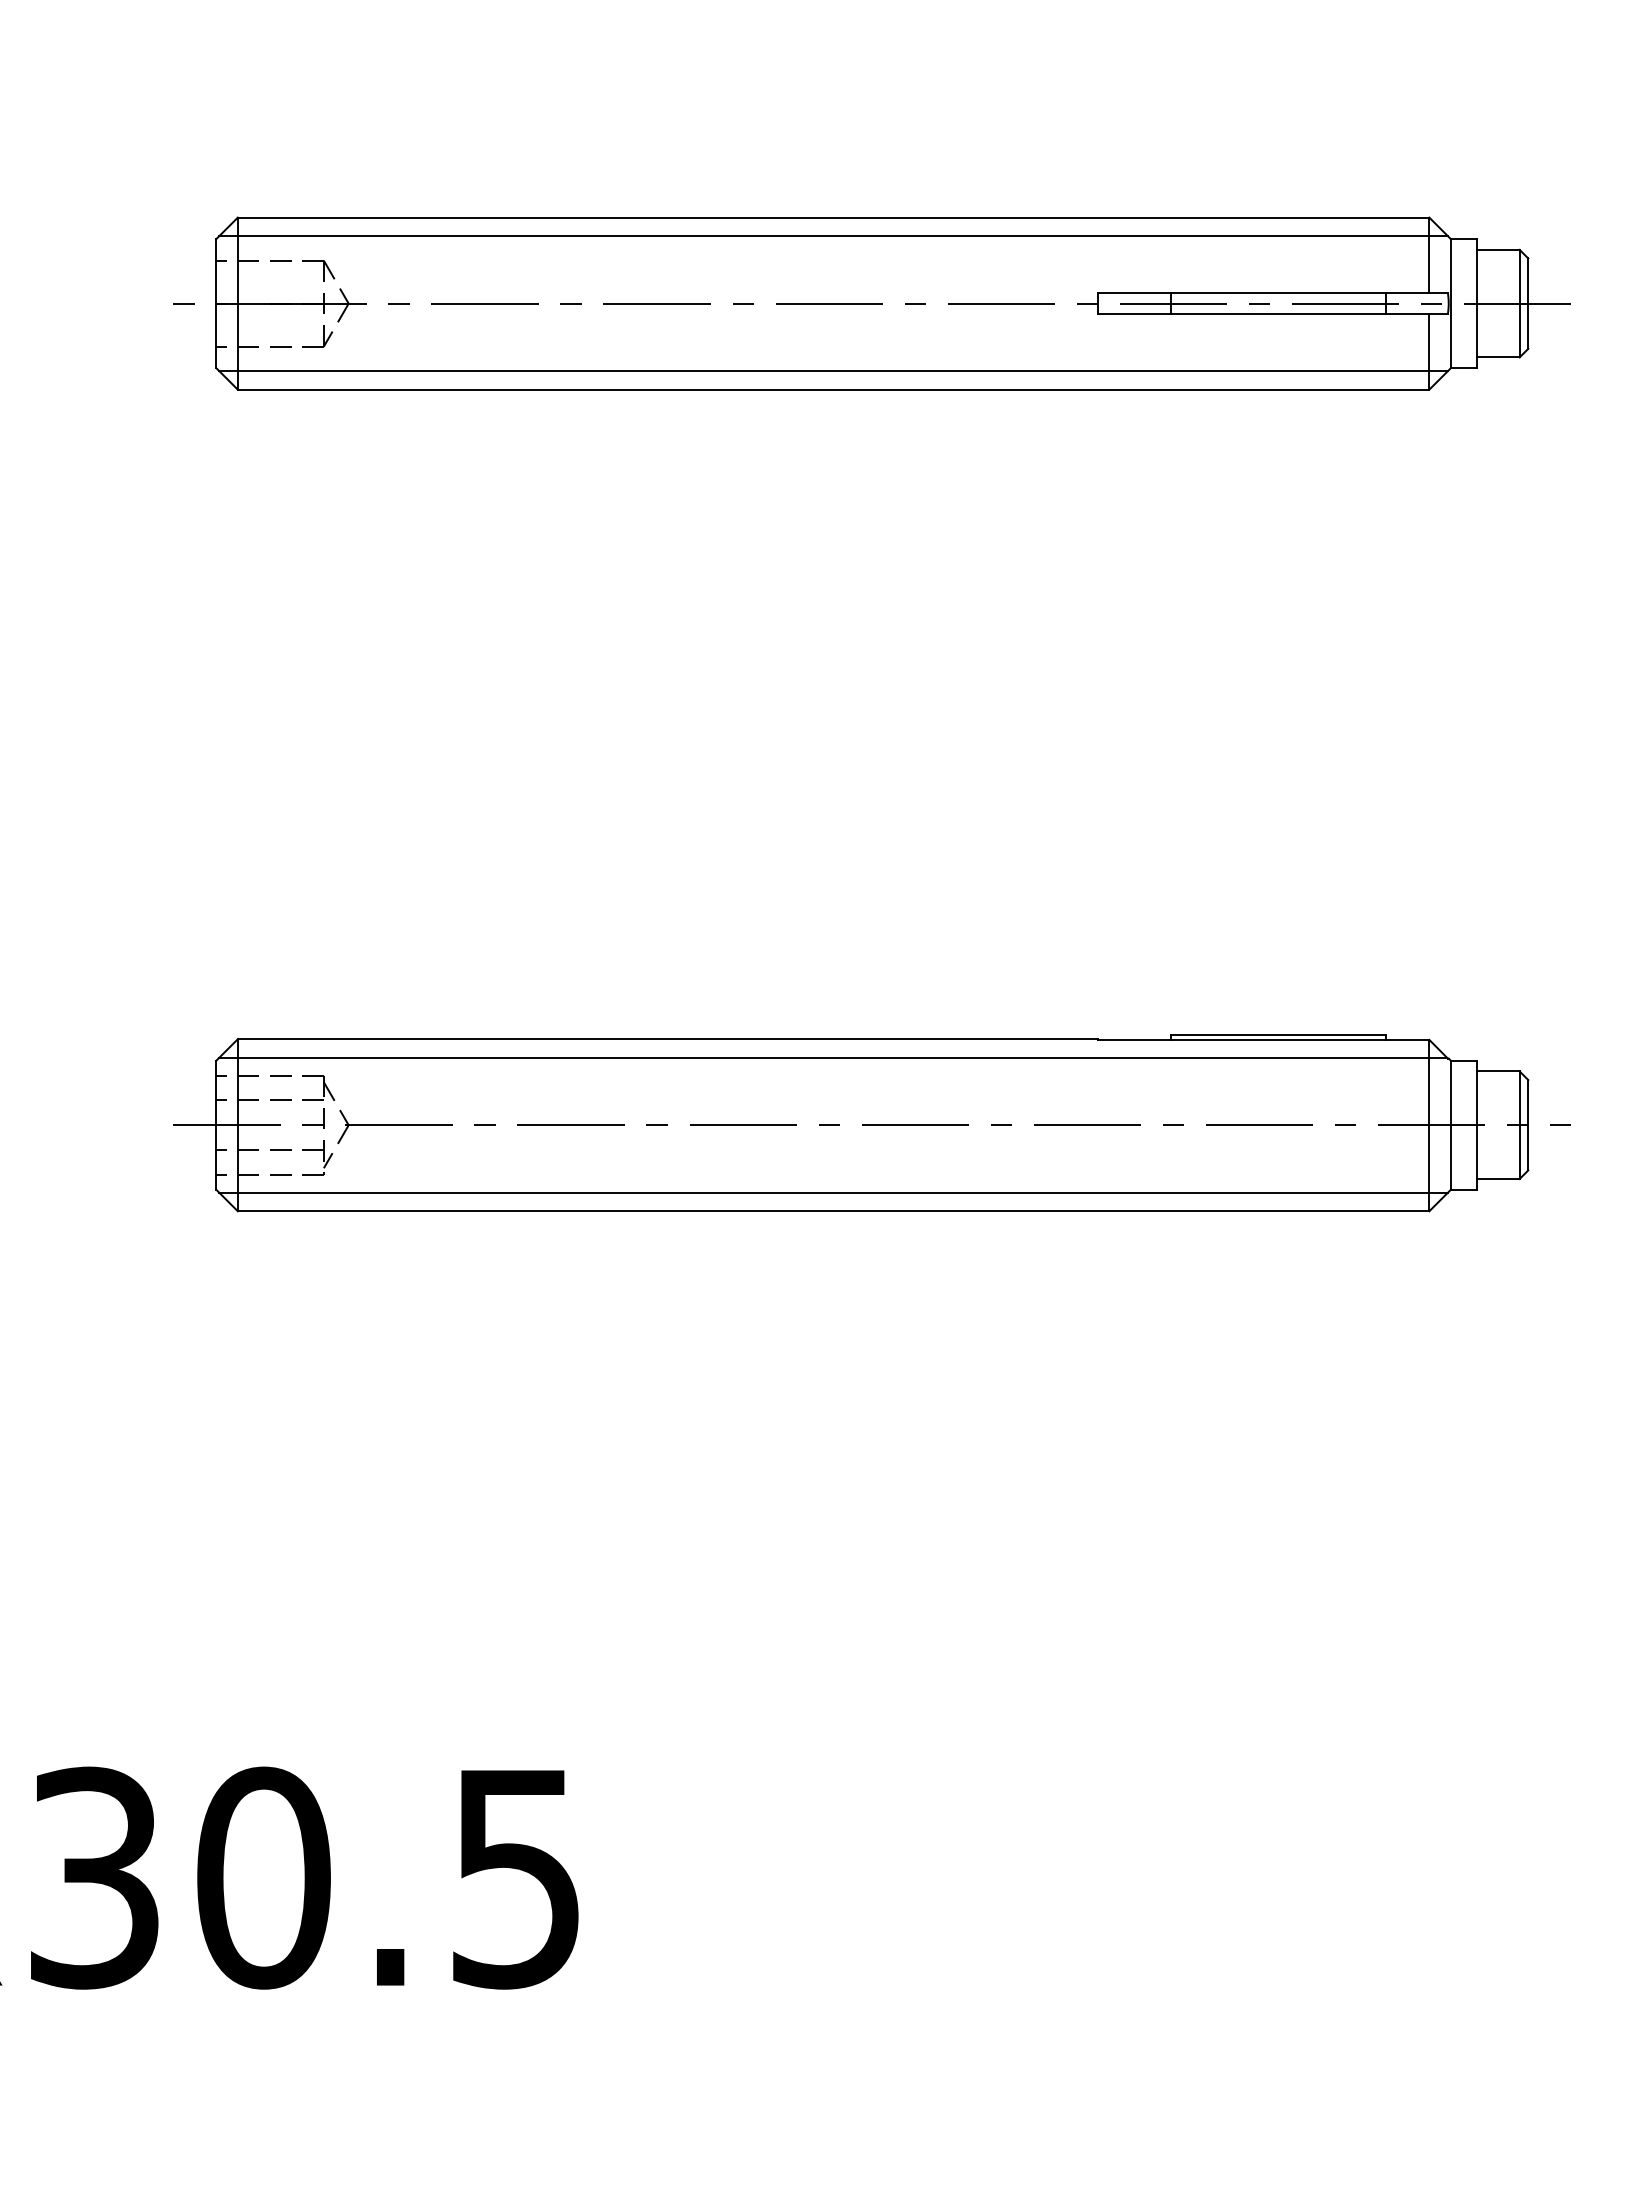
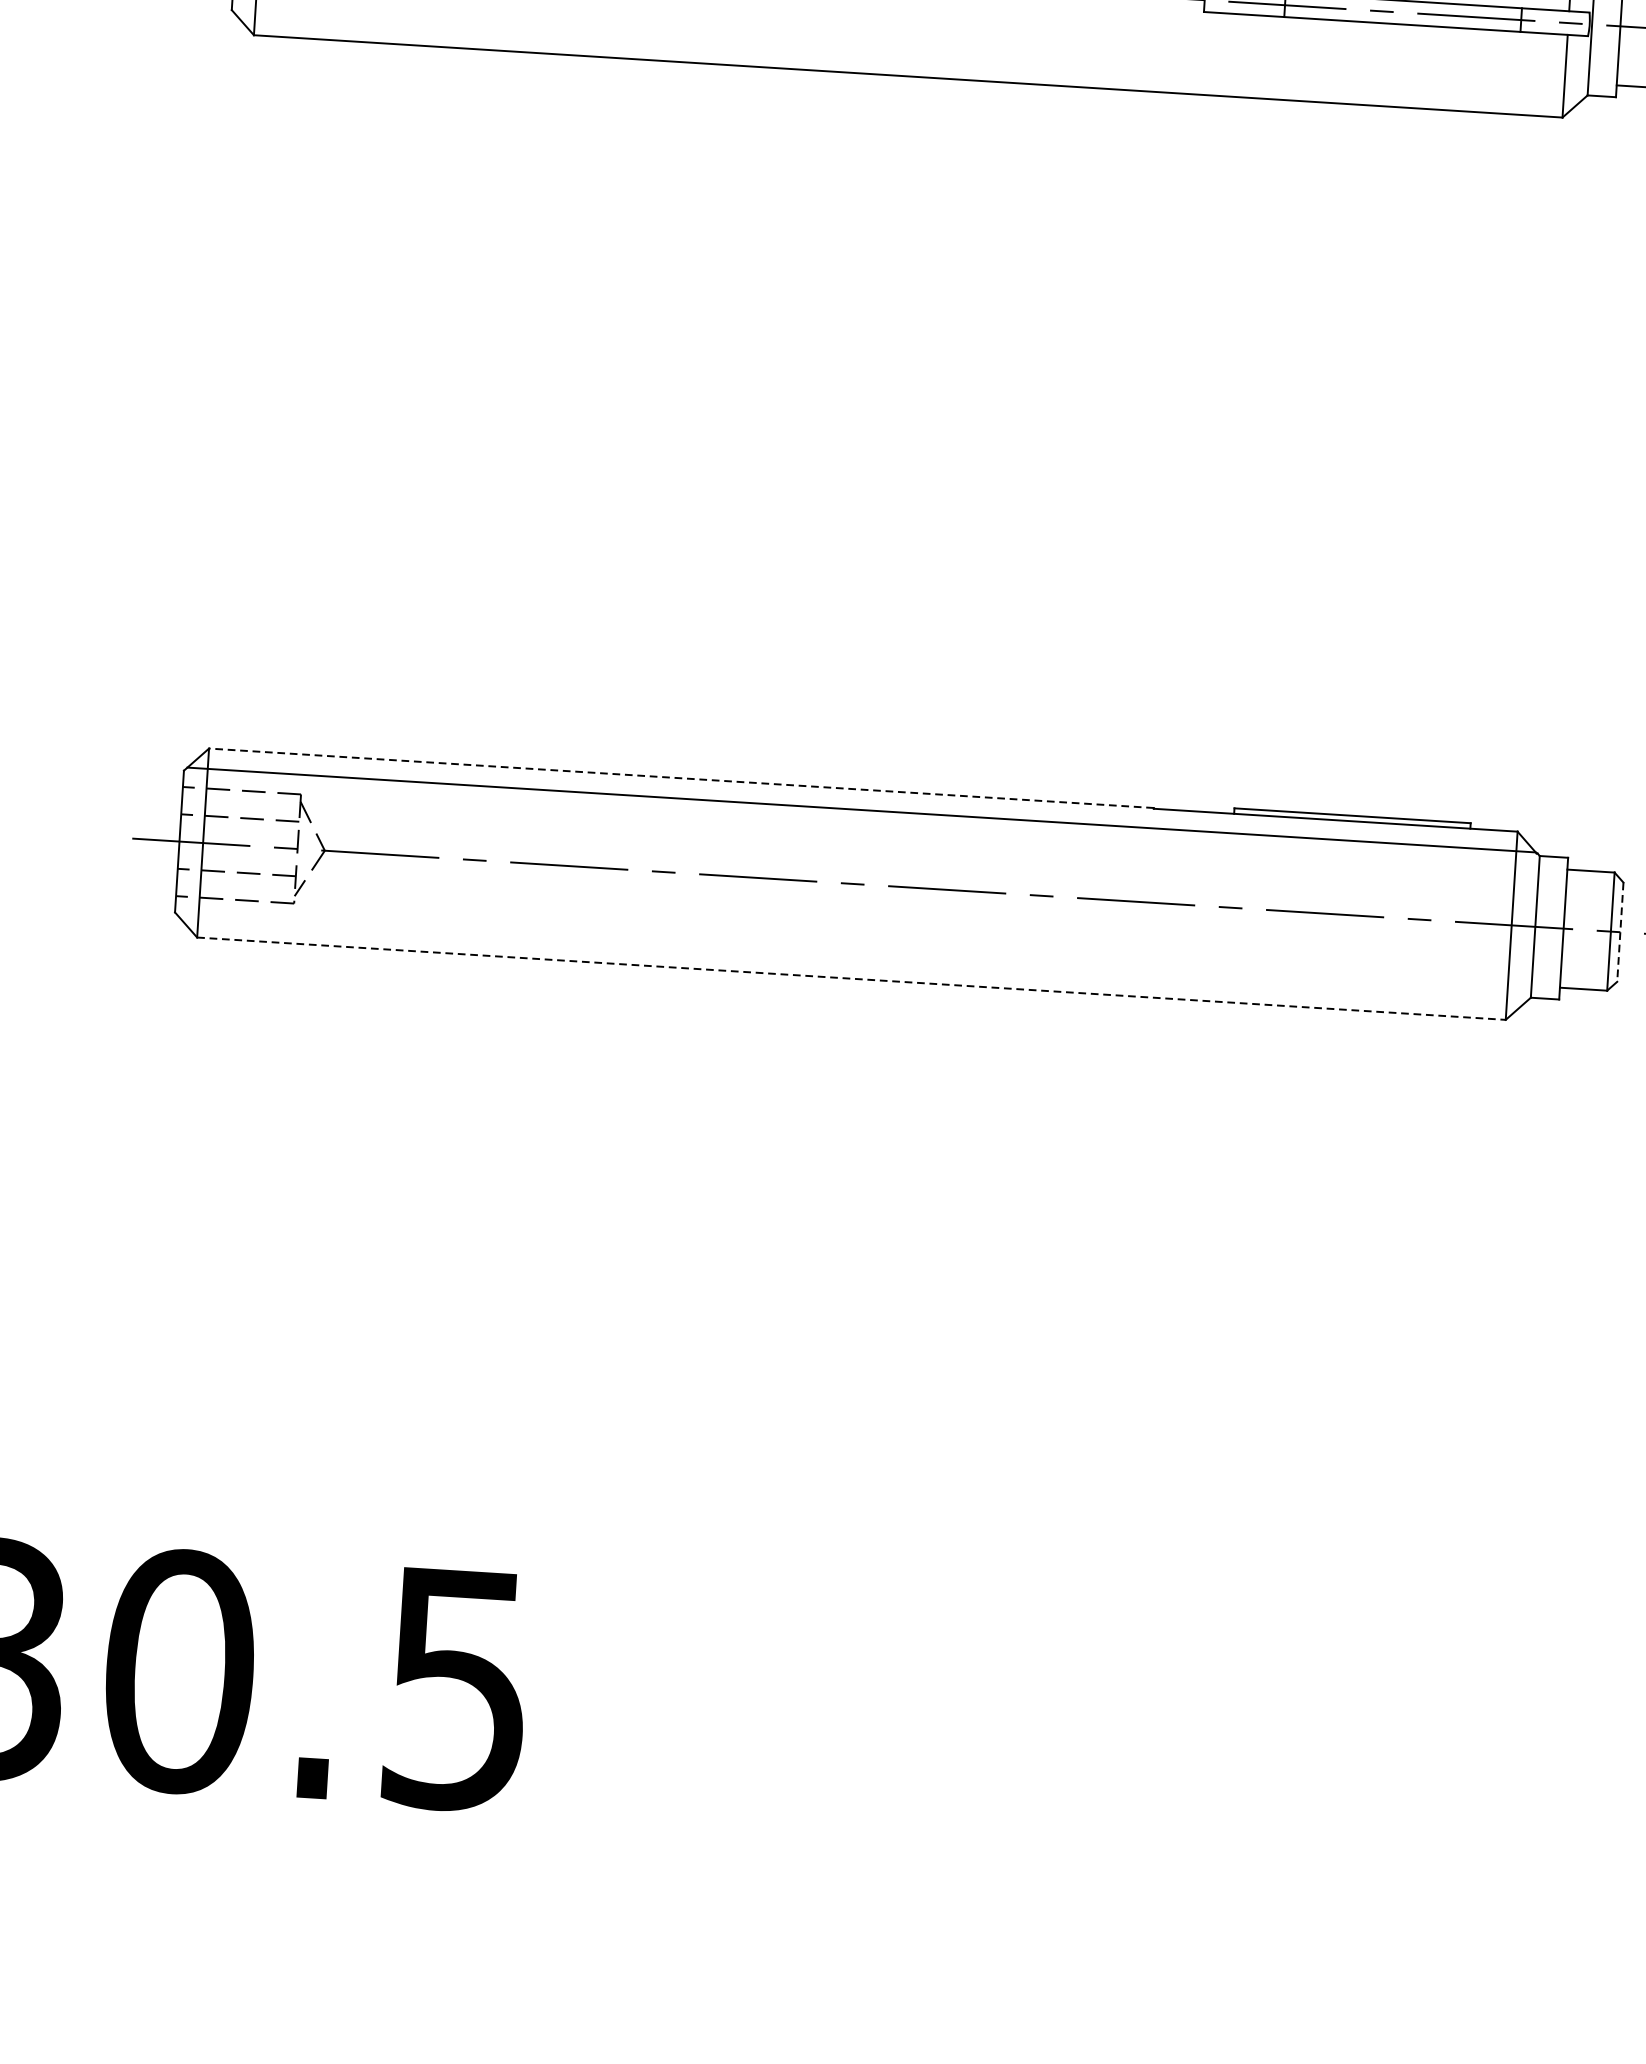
line: (833, 371) -> (909, 56), removed
line: (667, 1039) -> (680, 778), solid -> dashed
line: (1528, 1125) -> (1620, 932), solid -> dashed
line: (833, 1192) -> (852, 958), removed
line: (833, 1211) -> (851, 978), solid -> dashed

